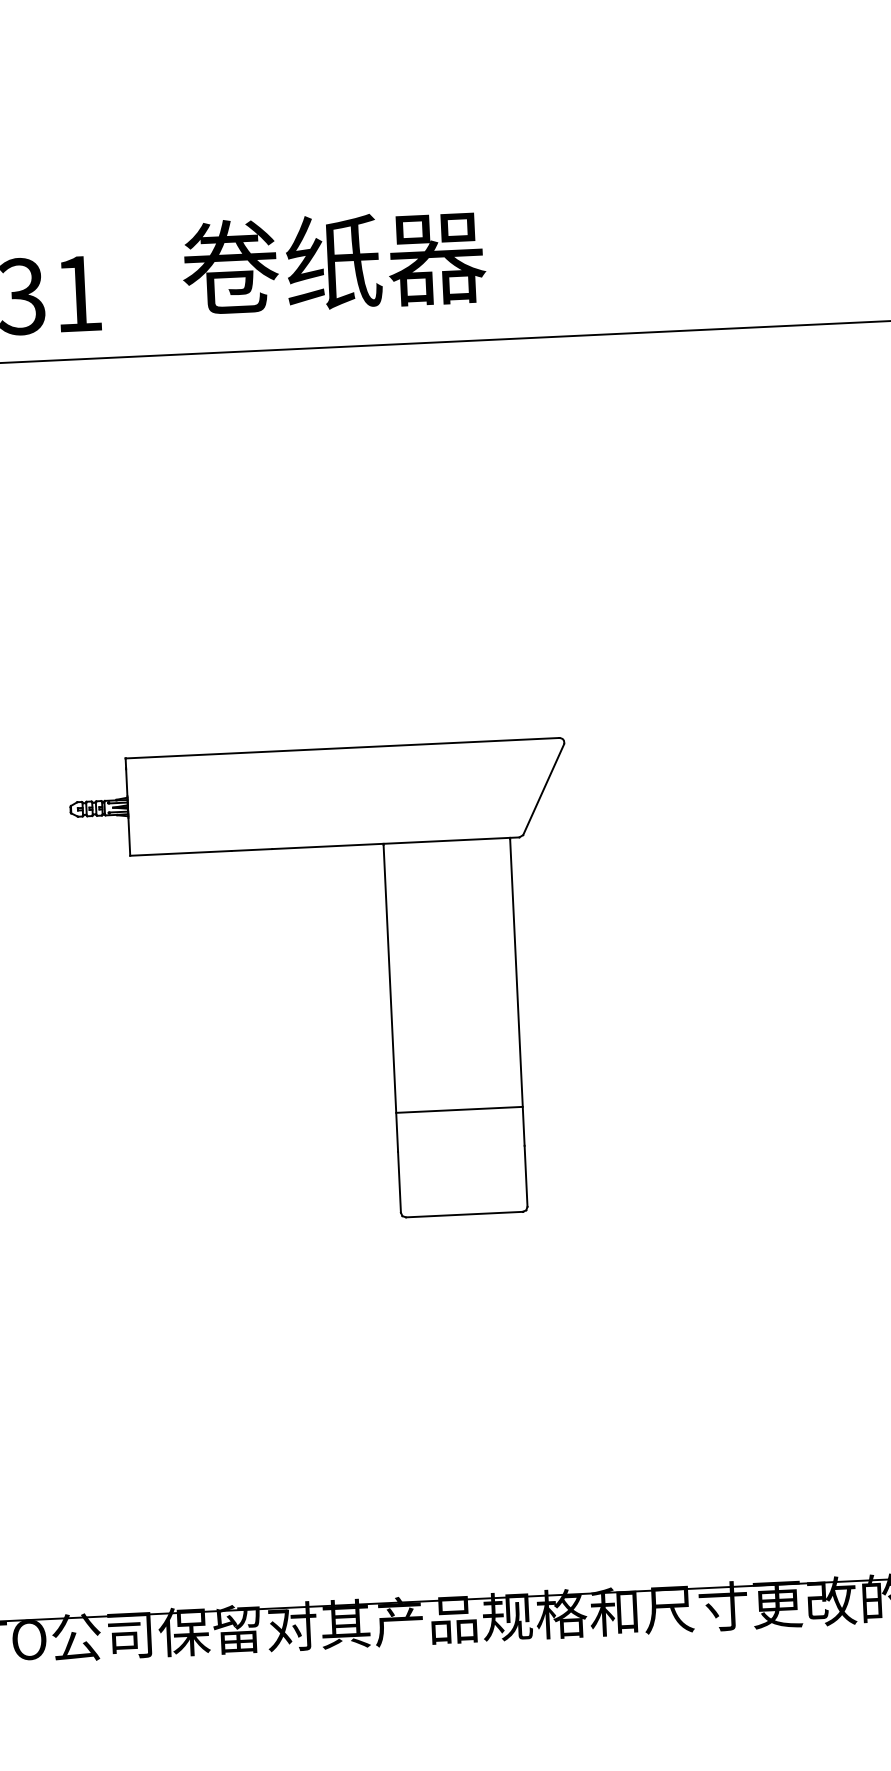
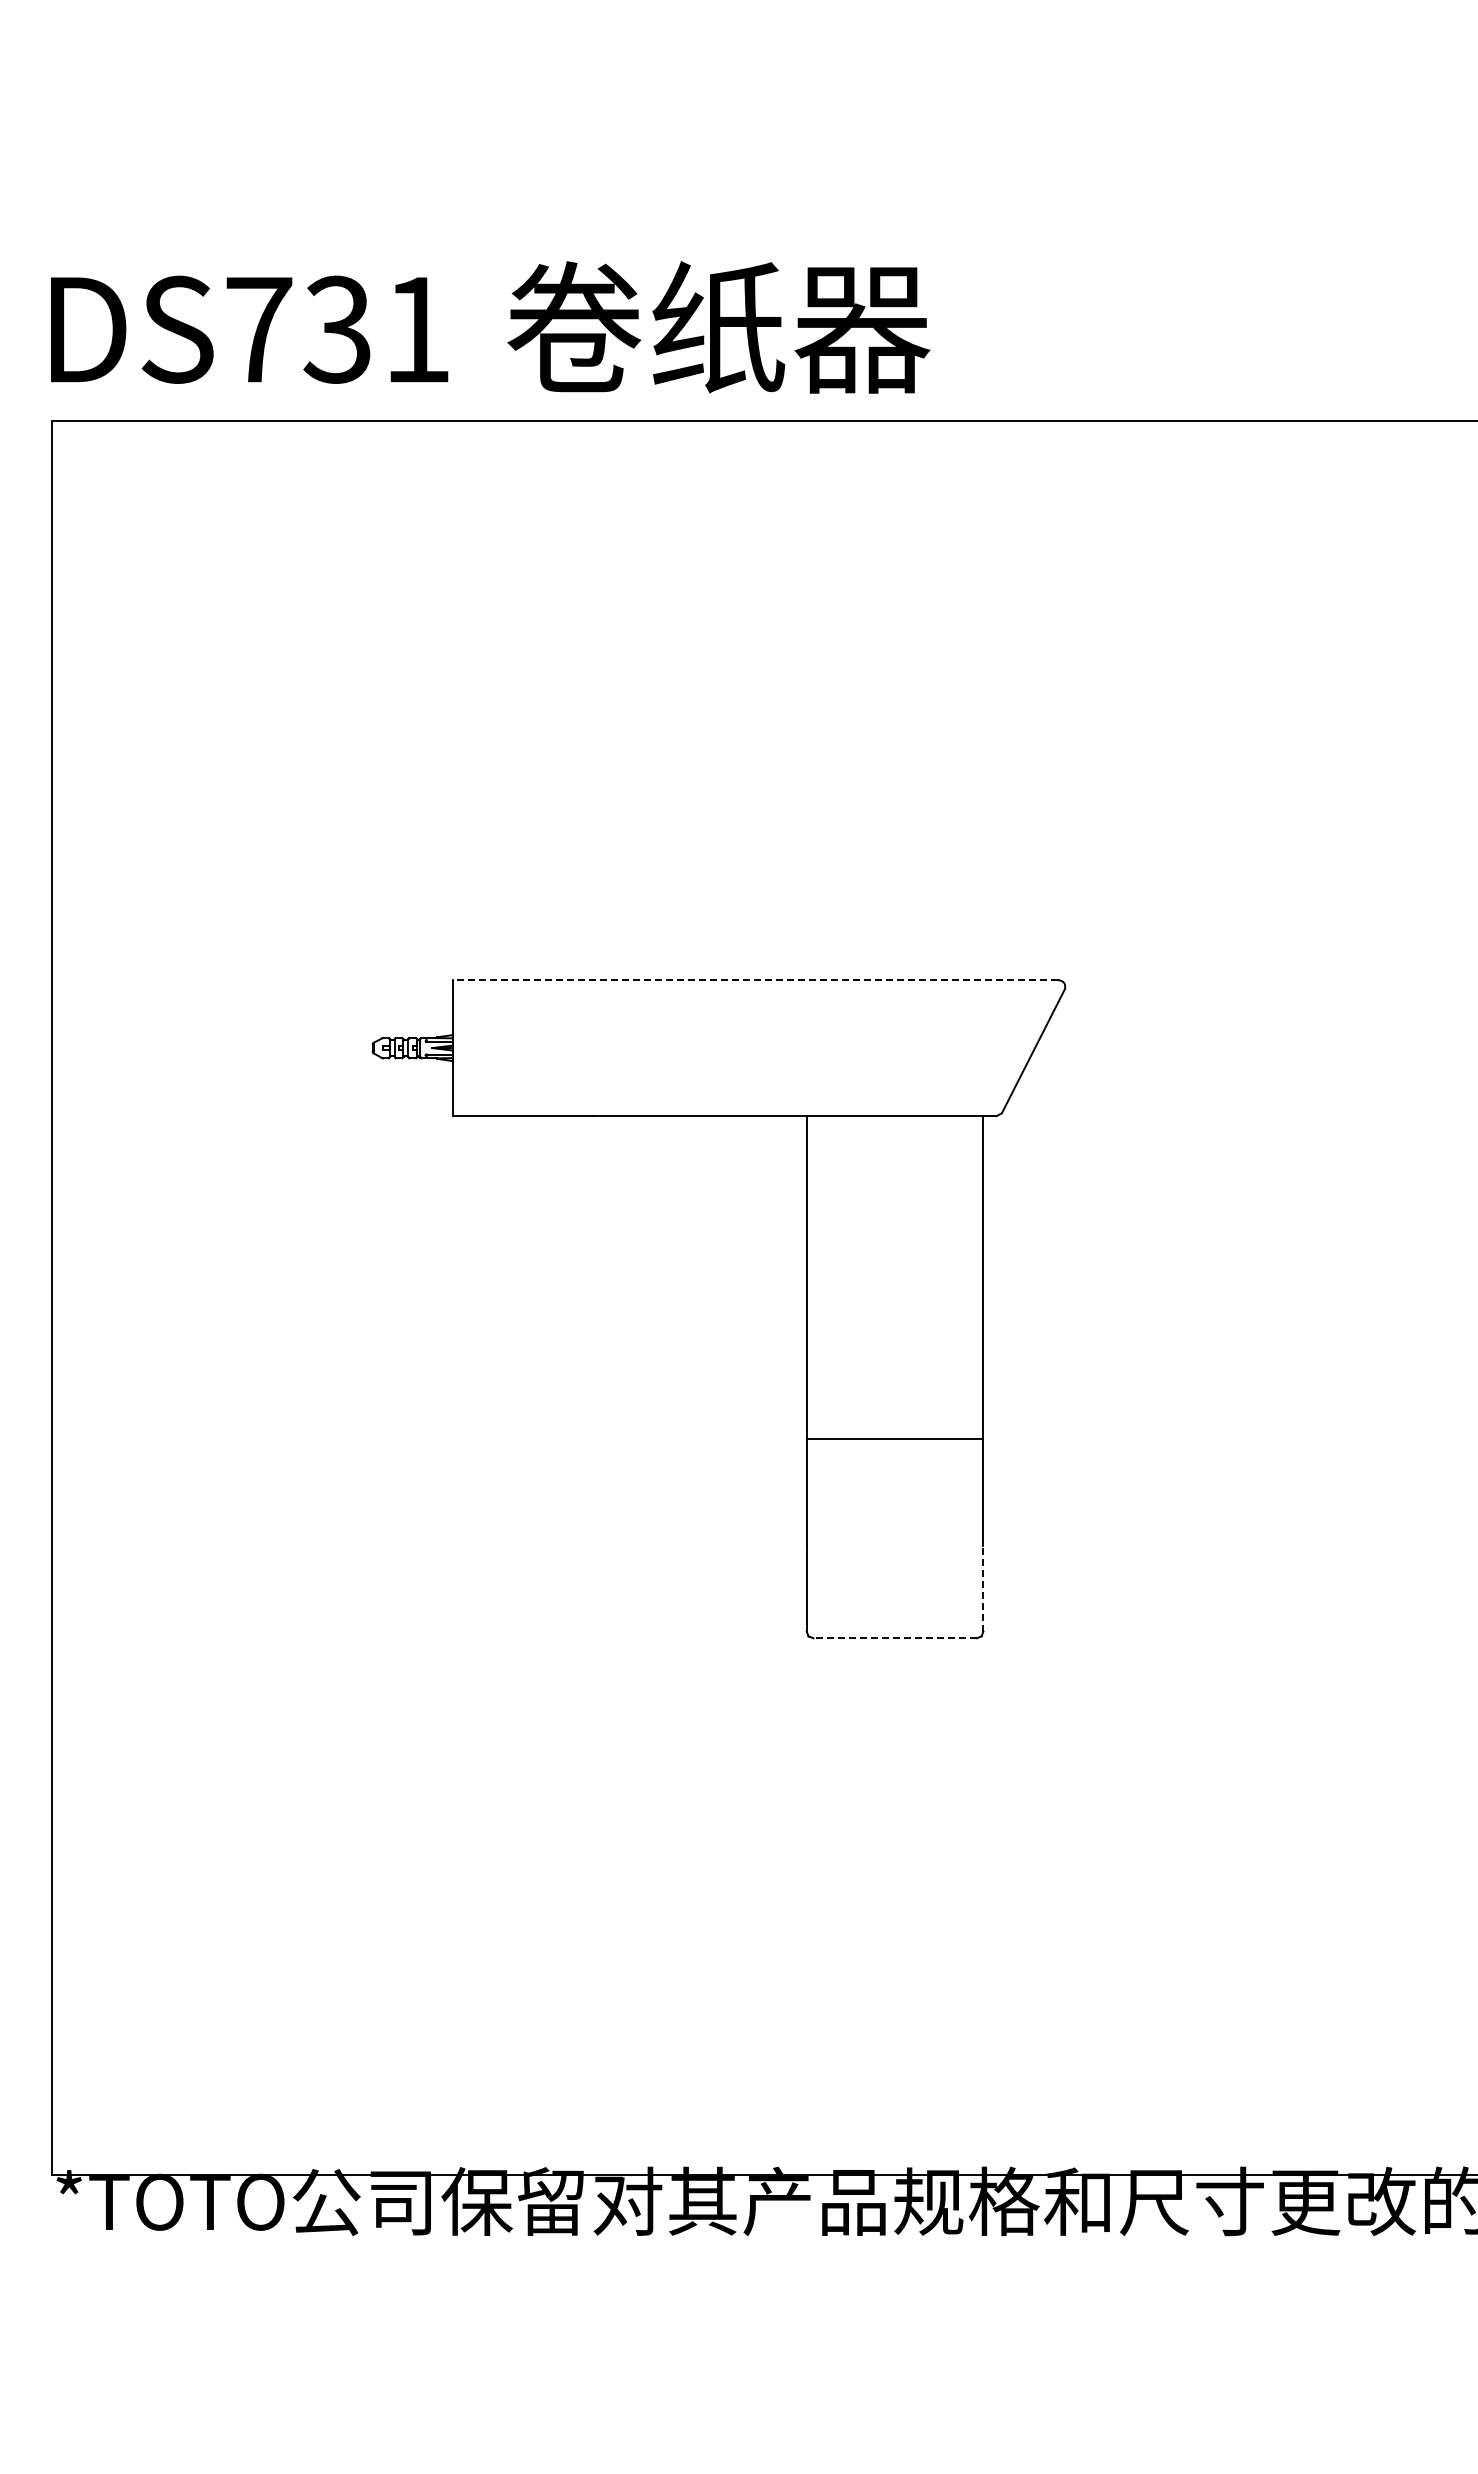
text: (333, 262) -> (718, 327), moved
line: (342, 748) -> (755, 980), solid -> dashed
line: (459, 1110) -> (894, 1439), moved
line: (526, 1175) -> (983, 1588), solid -> dashed
line: (464, 1214) -> (895, 1638), solid -> dashed

